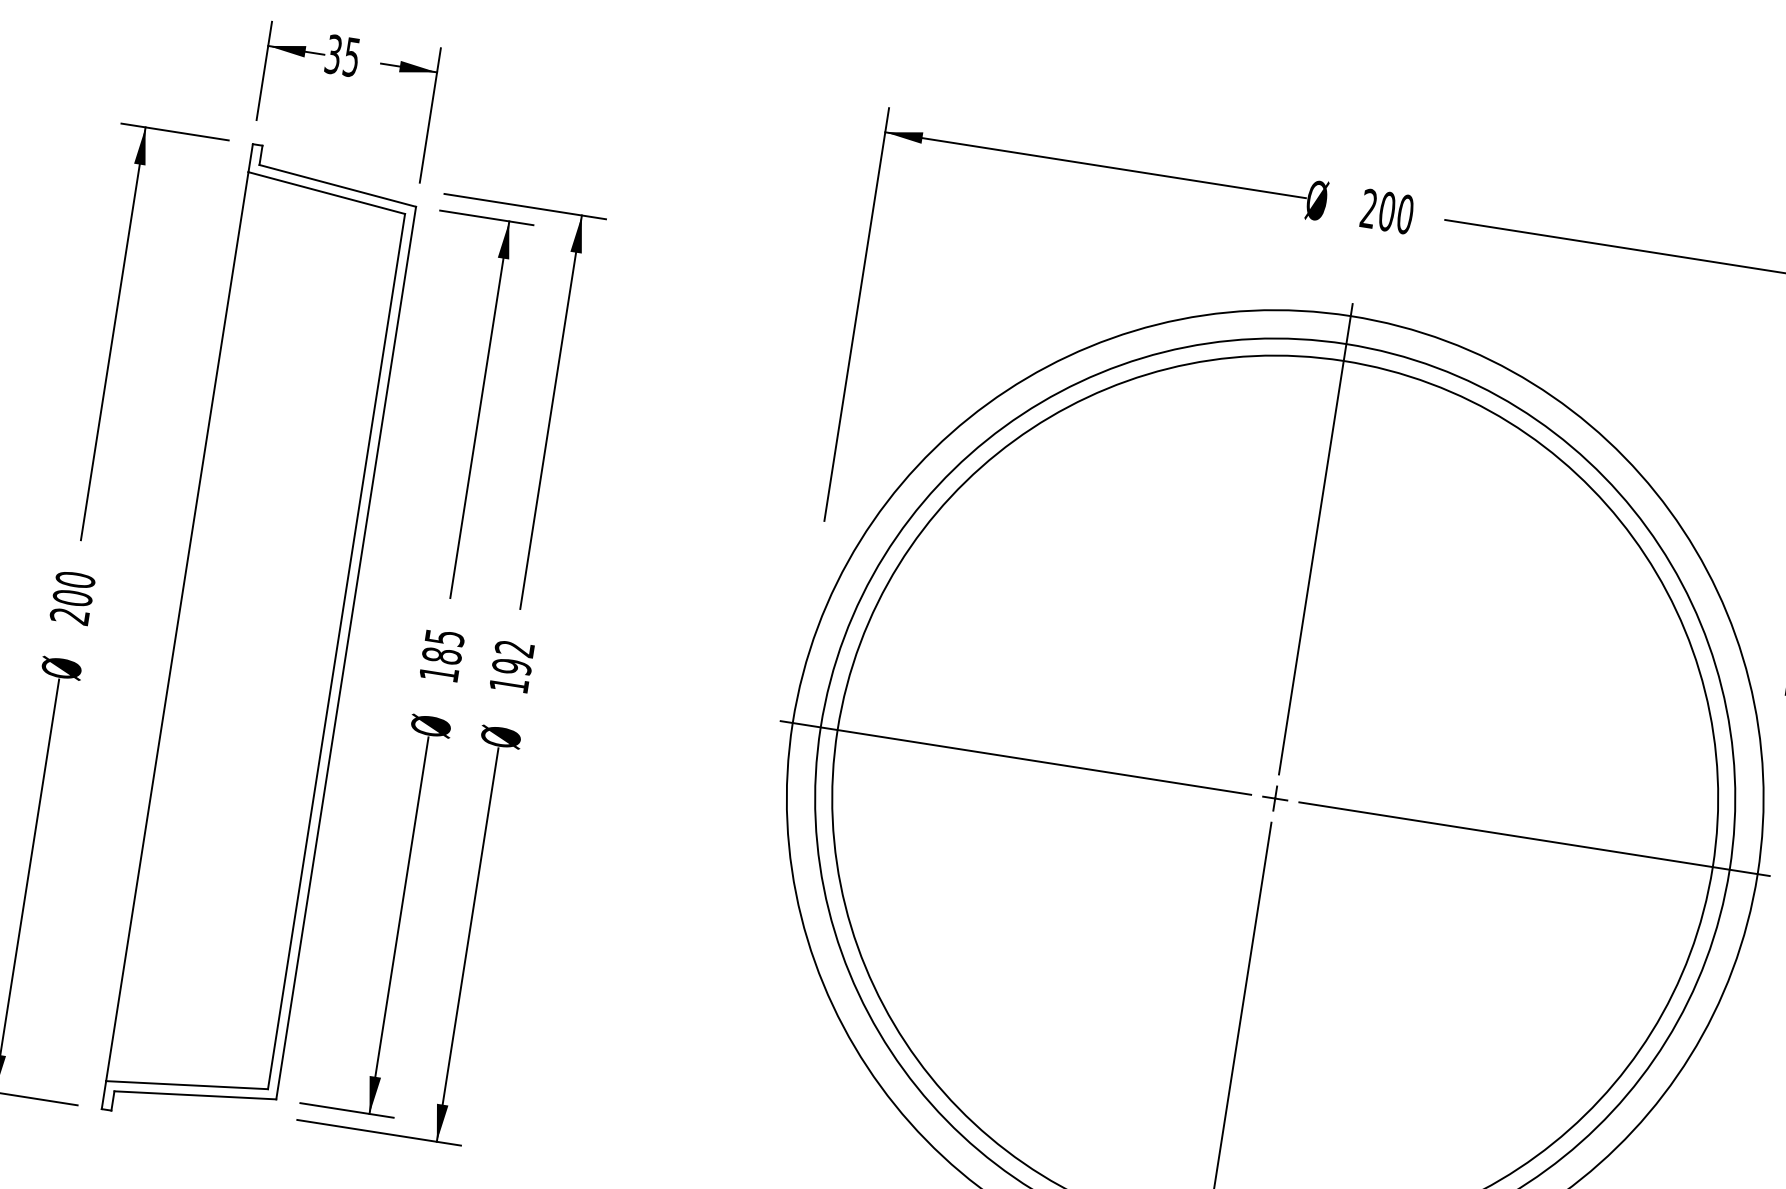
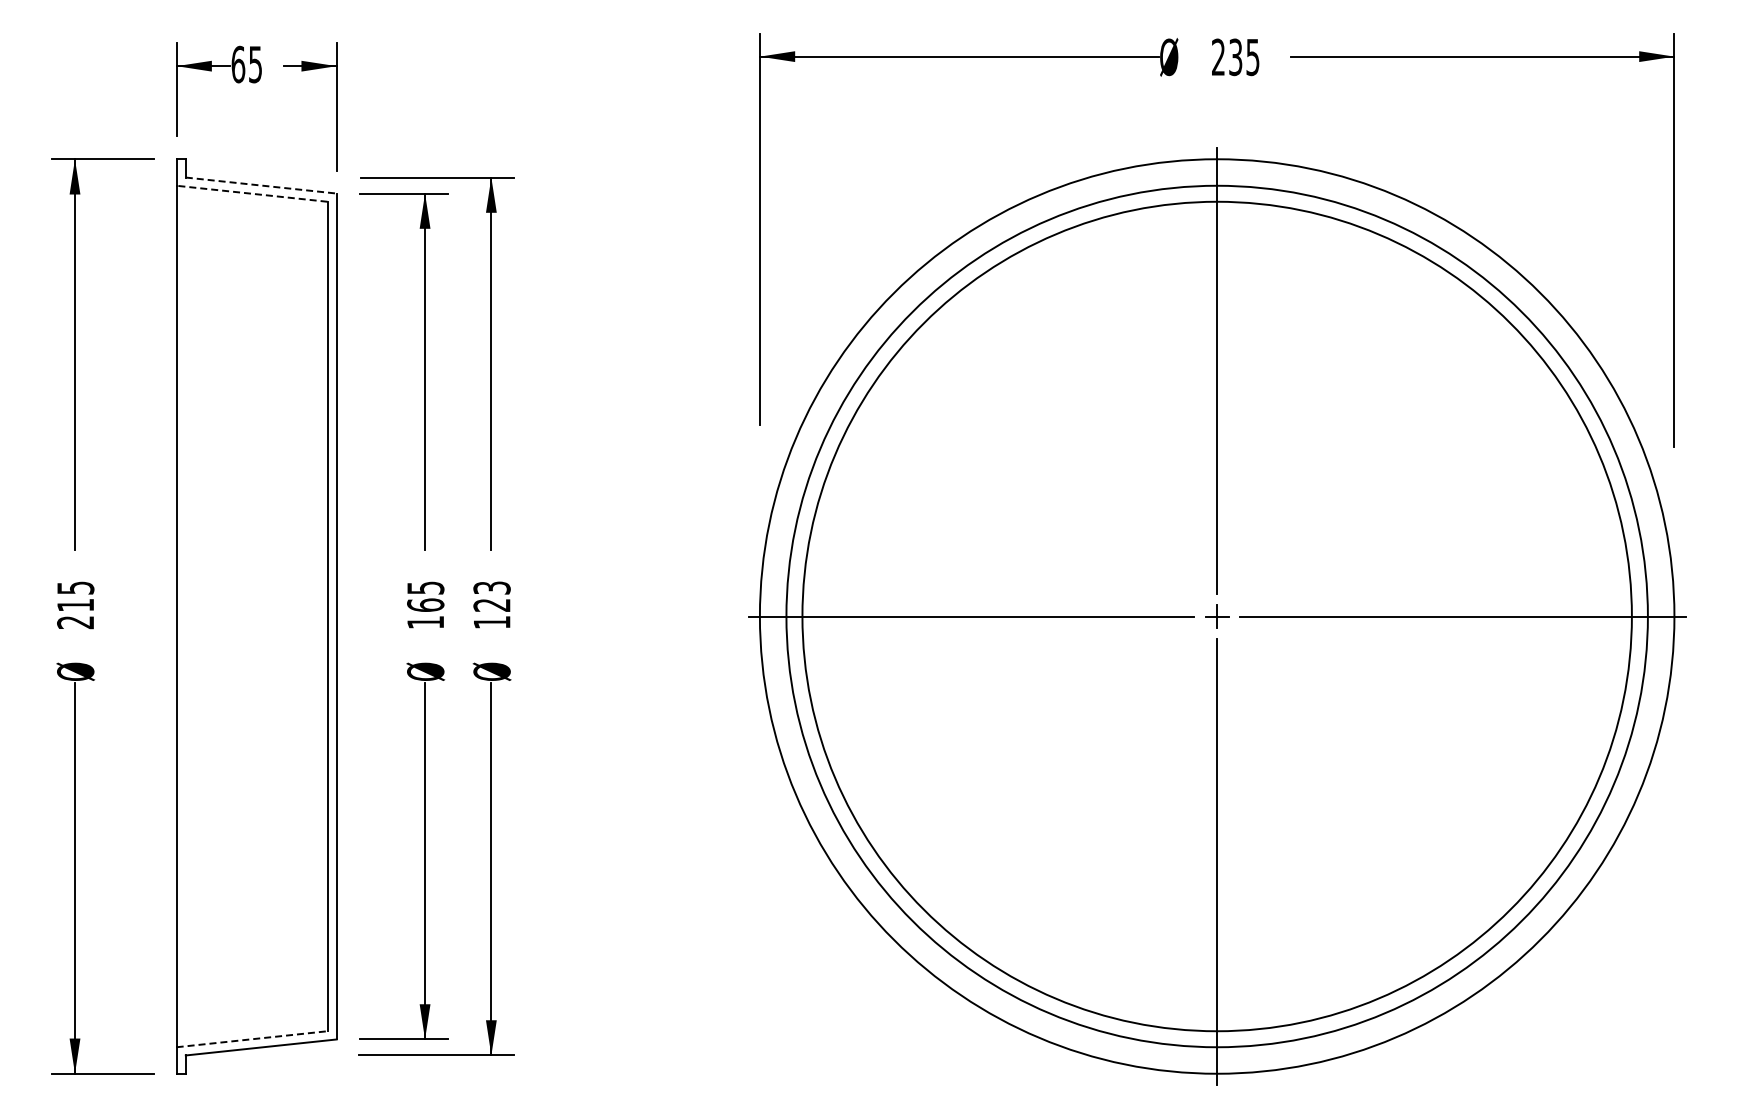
text: (333, 54) -> (238, 64), 35 -> 65
line: (338, 185) -> (261, 185), solid -> dashed
line: (327, 192) -> (252, 193), solid -> dashed
text: (1396, 213) -> (1244, 57), 200 -> 235
text: (73, 588) -> (75, 596), 200 -> 215
text: (441, 655) -> (425, 604), 185 -> 165
text: (512, 657) -> (491, 596), 192 -> 123
line: (187, 1085) -> (252, 1039), solid -> dashed

